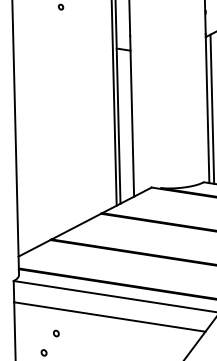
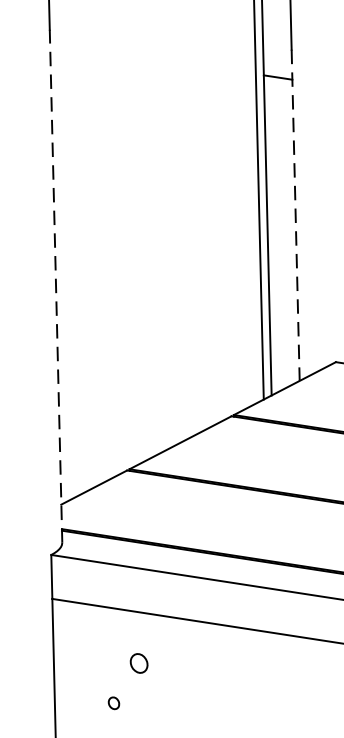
line: (132, 116) -> (296, 215), solid -> dashed
line: (16, 150) -> (57, 285), solid -> dashed
part: (56, 333) -> (139, 663), size x1.6

